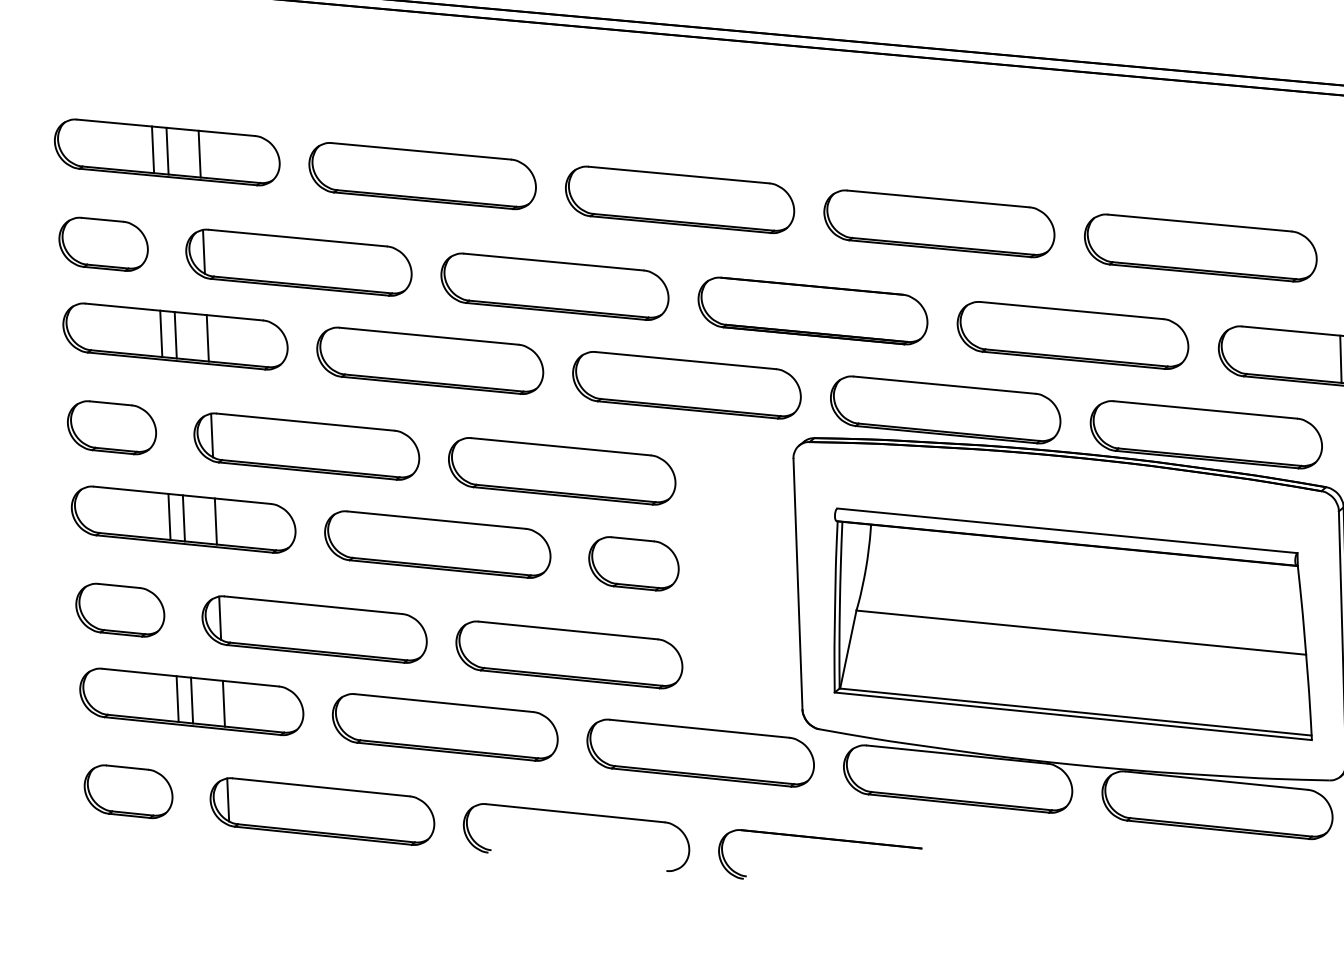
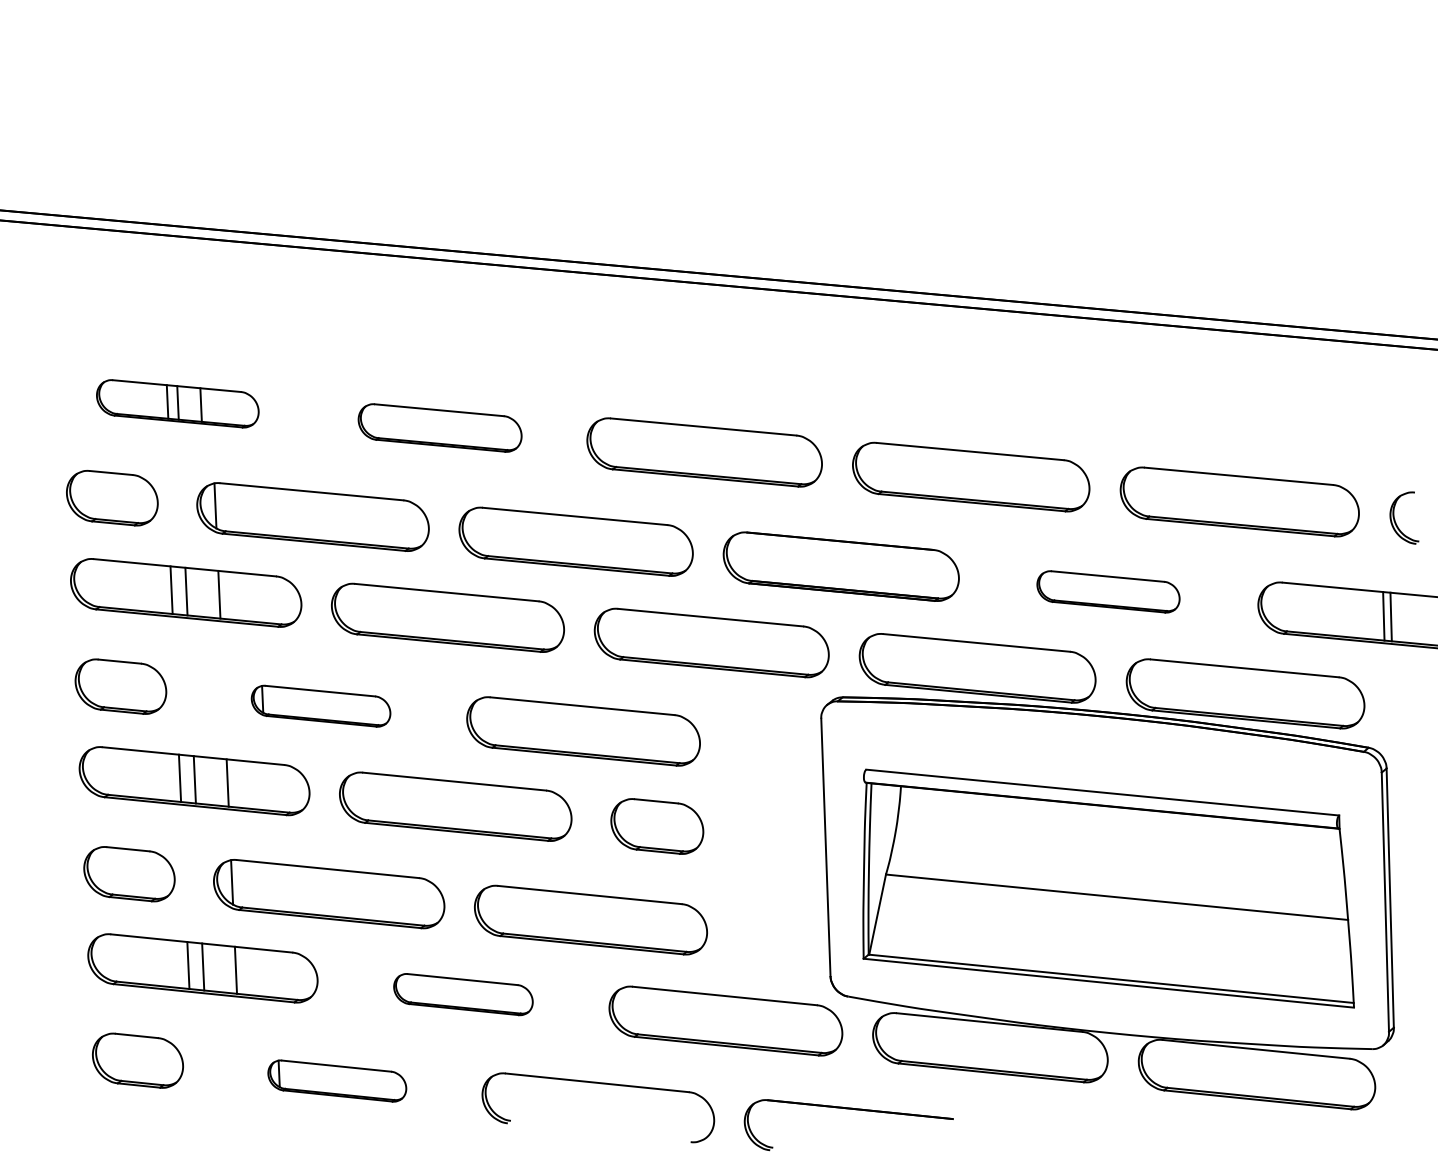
part: (167, 152) -> (177, 403), size x0.7
part: (421, 175) -> (439, 427), size x0.7
part: (1072, 335) -> (1108, 591), size x0.6
part: (306, 447) -> (320, 706), size x0.6
part: (445, 727) -> (463, 994), size x0.6
part: (322, 810) -> (337, 1080), size x0.6

